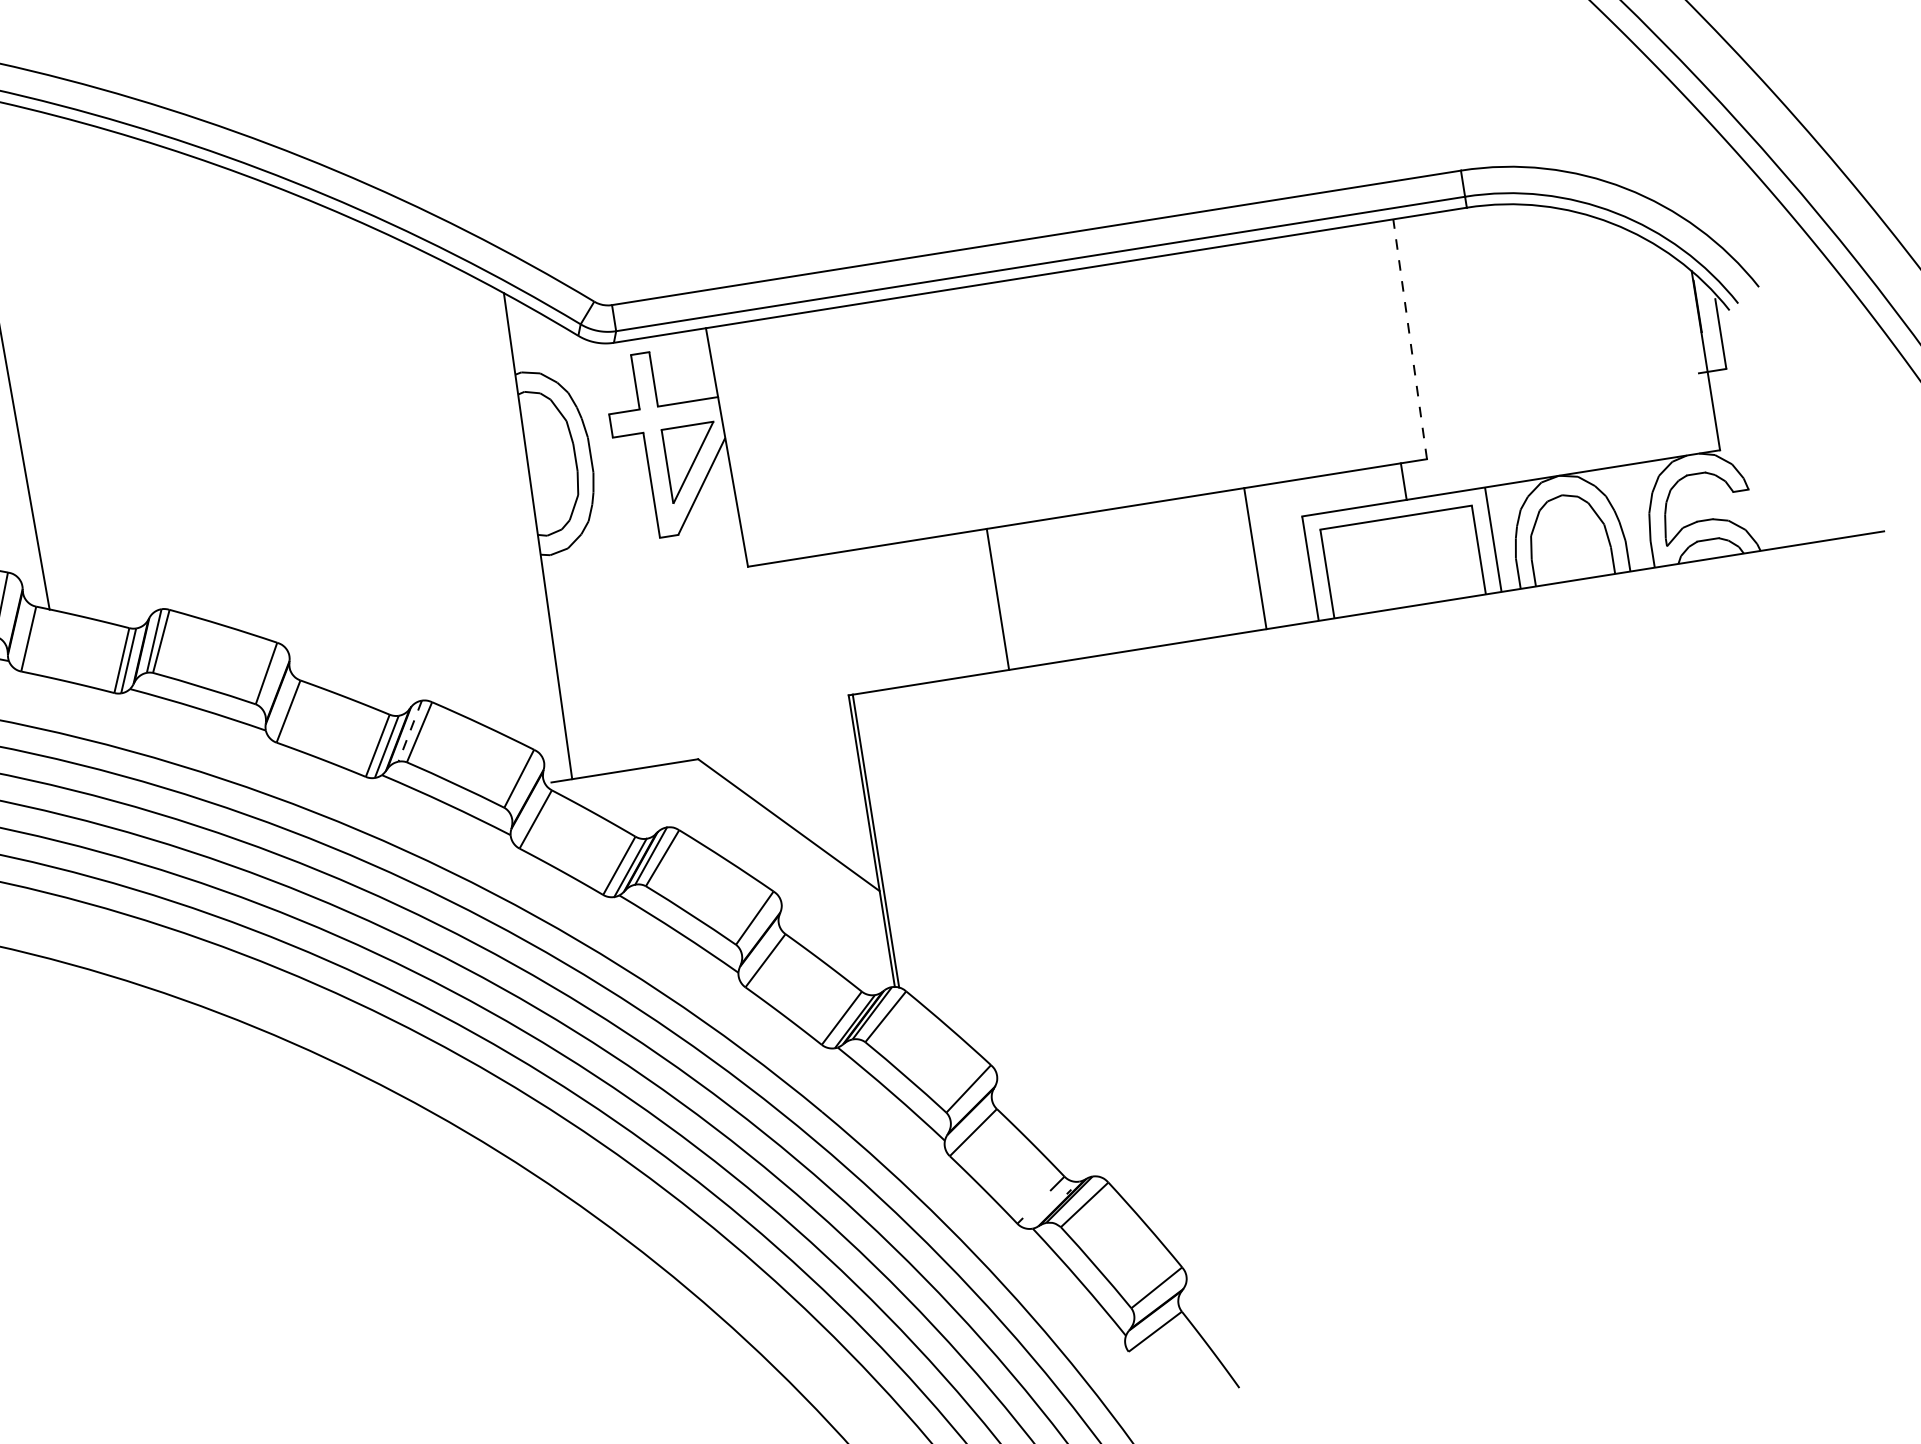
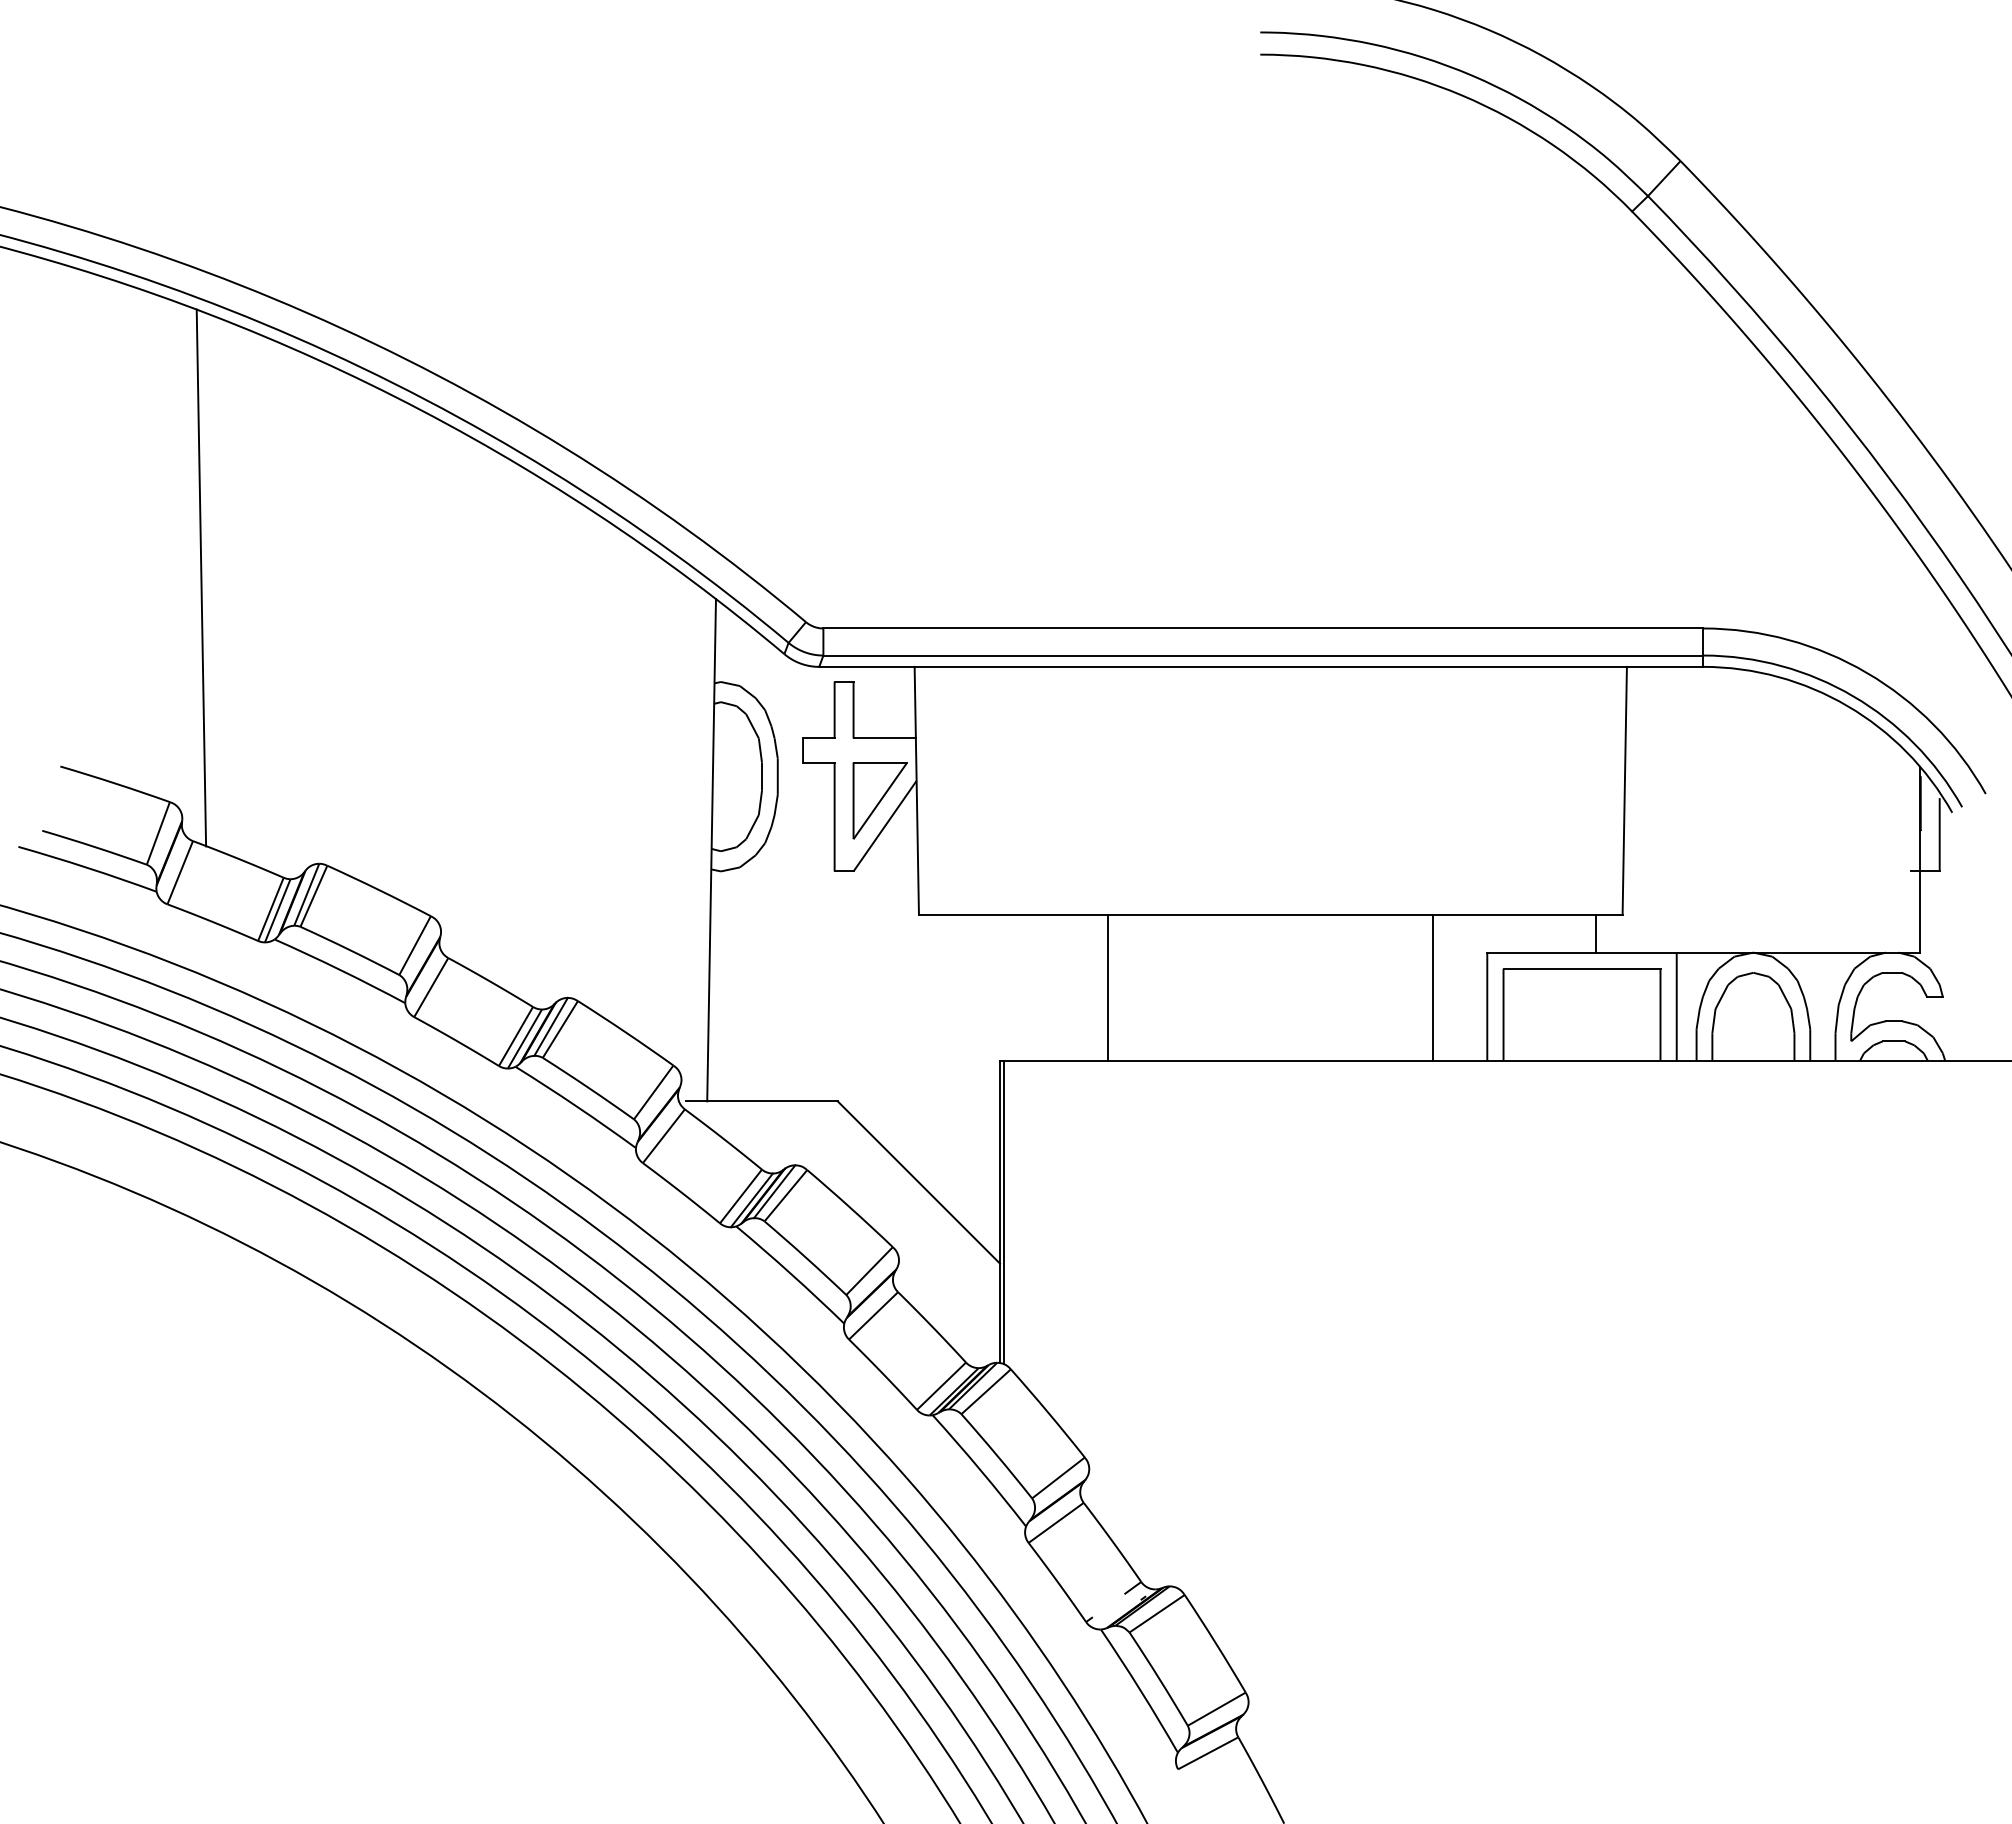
line: (1409, 339) -> (1624, 790), dashed -> solid
line: (998, 599) -> (1108, 987), moved
line: (409, 731) -> (550, 1027), dashed -> solid

